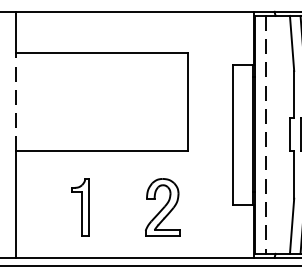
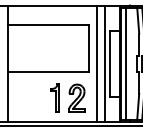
line: (15, 100) -> (7, 47), dashed -> solid
line: (203, 134) -> (96, 63), added
line: (220, 134) -> (104, 63), added
line: (265, 136) -> (125, 64), dashed -> solid
part: (79, 206) -> (54, 97), moved

